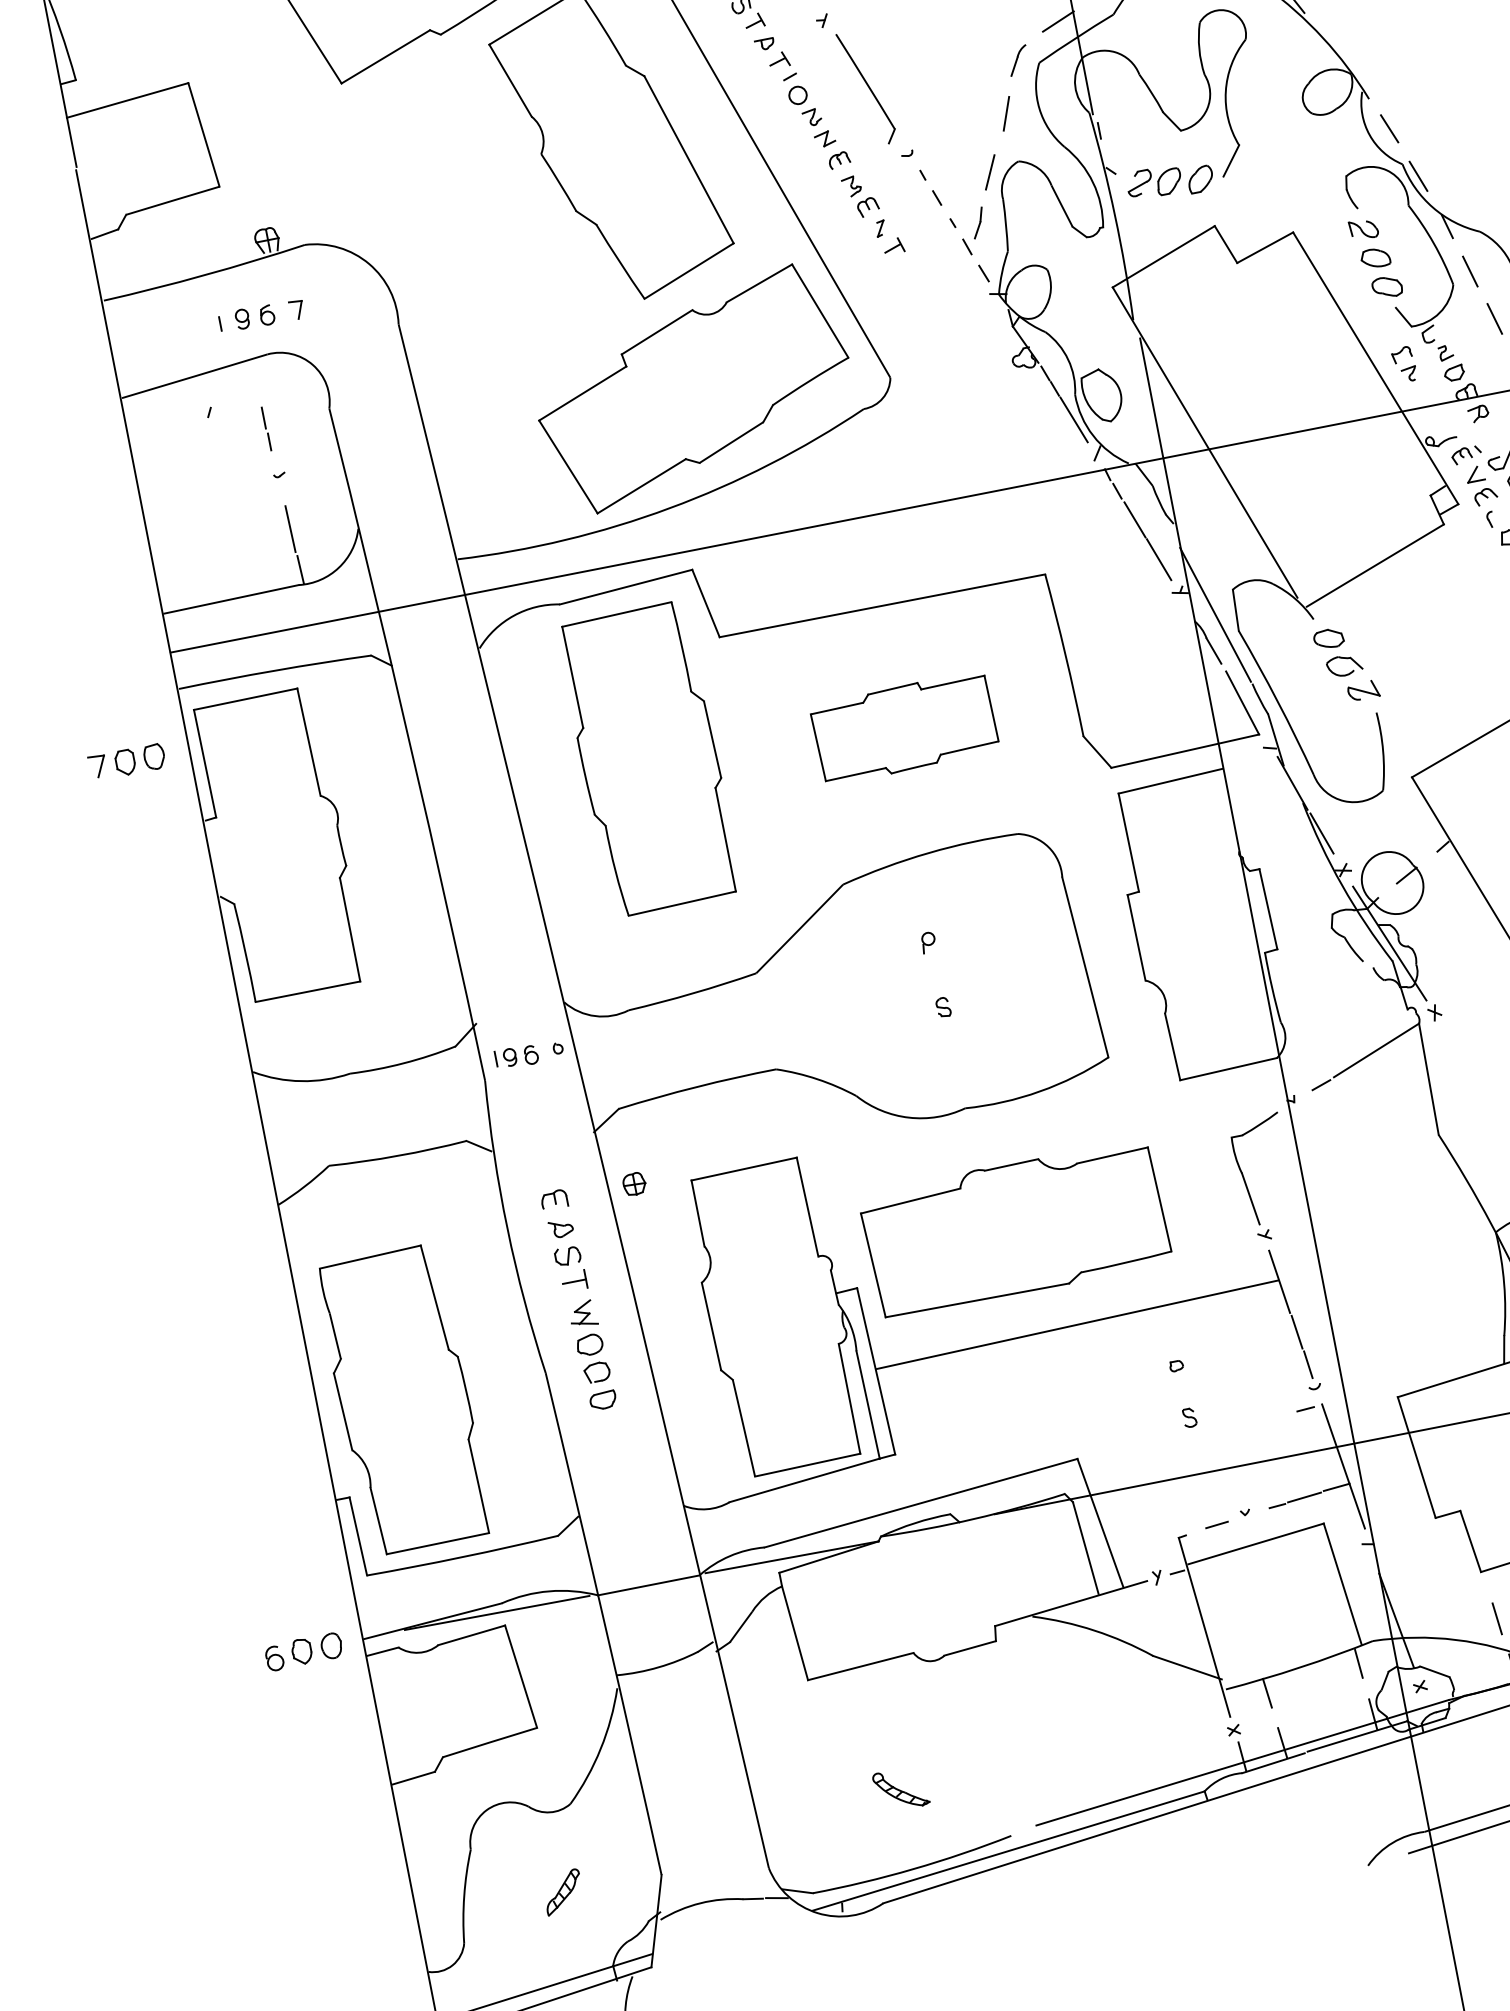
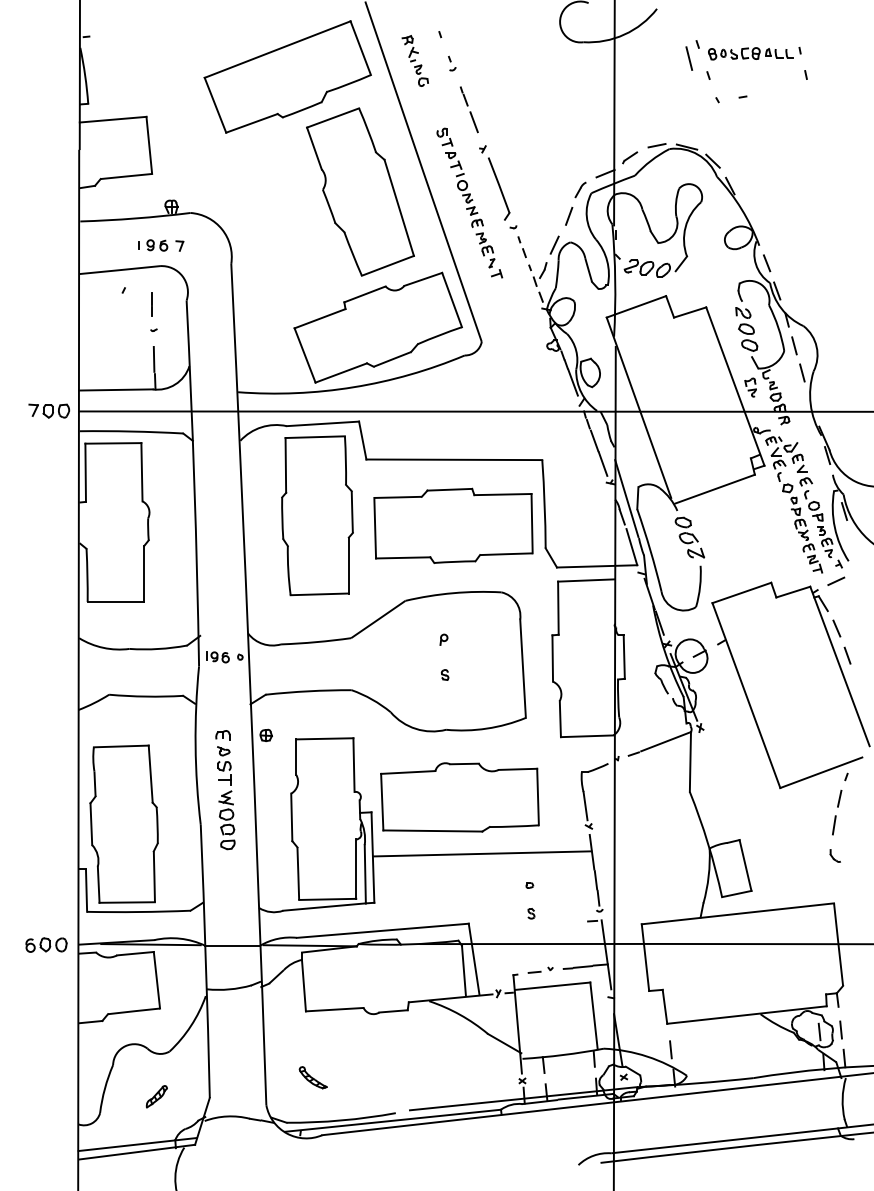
part: (904, 727) -> (453, 525), size x1.67
part: (127, 761) -> (49, 410), moved
part: (899, 1789) -> (312, 1077), moved

